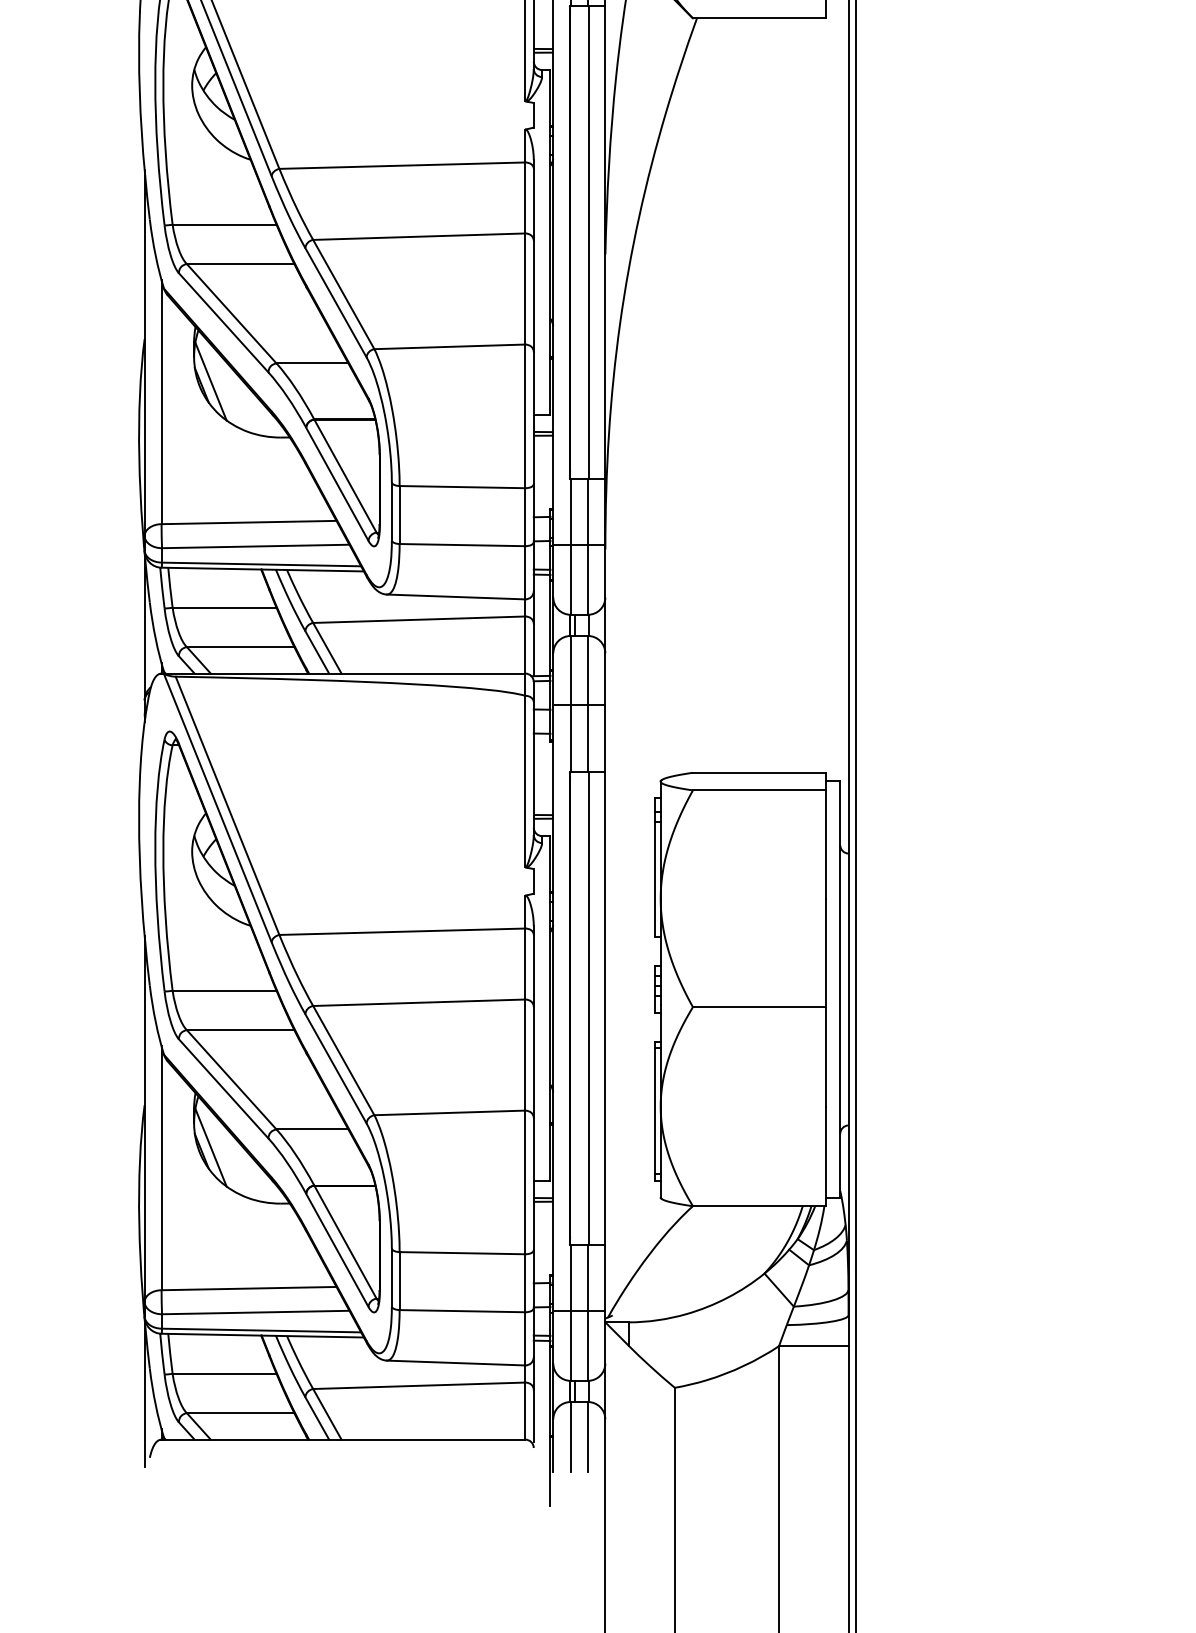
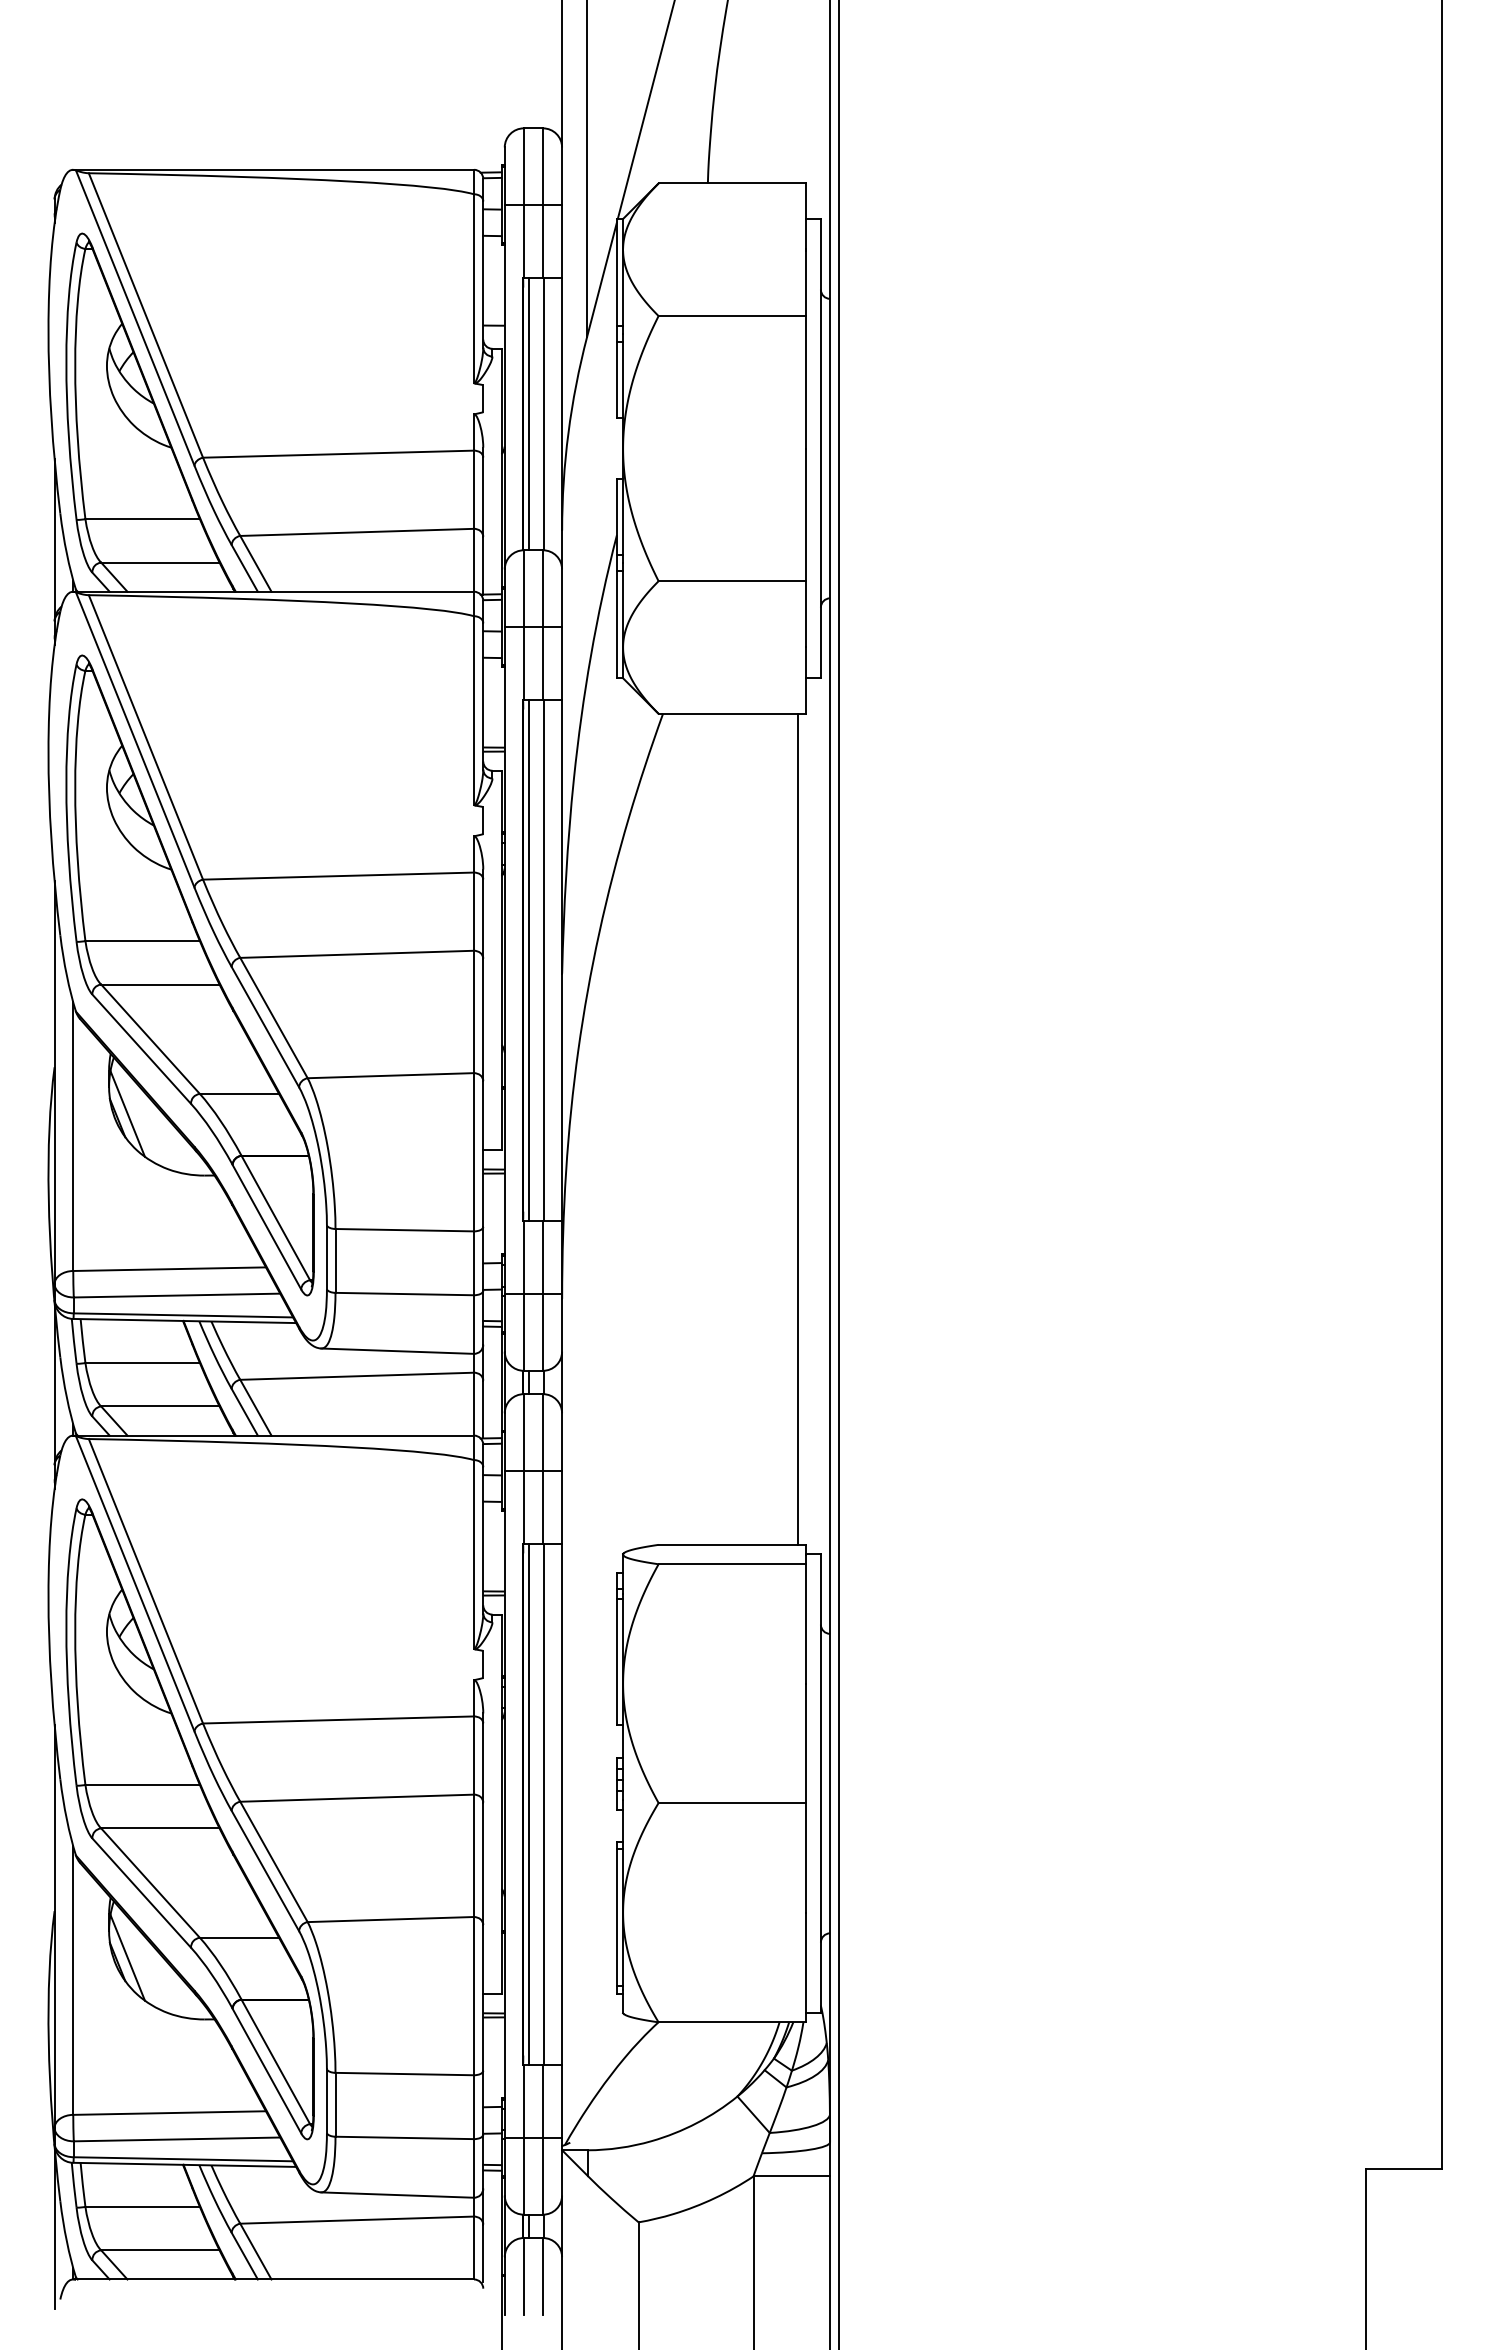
line: (575, 242) -> (529, 960), added
line: (819, 394) -> (798, 1128), added
line: (575, 1008) -> (529, 1804), added

